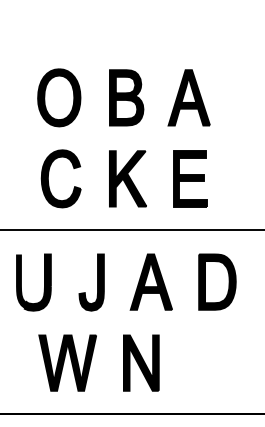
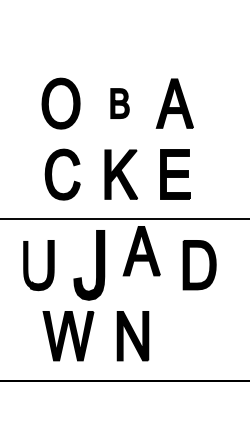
part: (125, 97) -> (119, 103), size x0.6
part: (91, 282) -> (89, 265), size x1.4
part: (151, 282) -> (141, 251), moved

